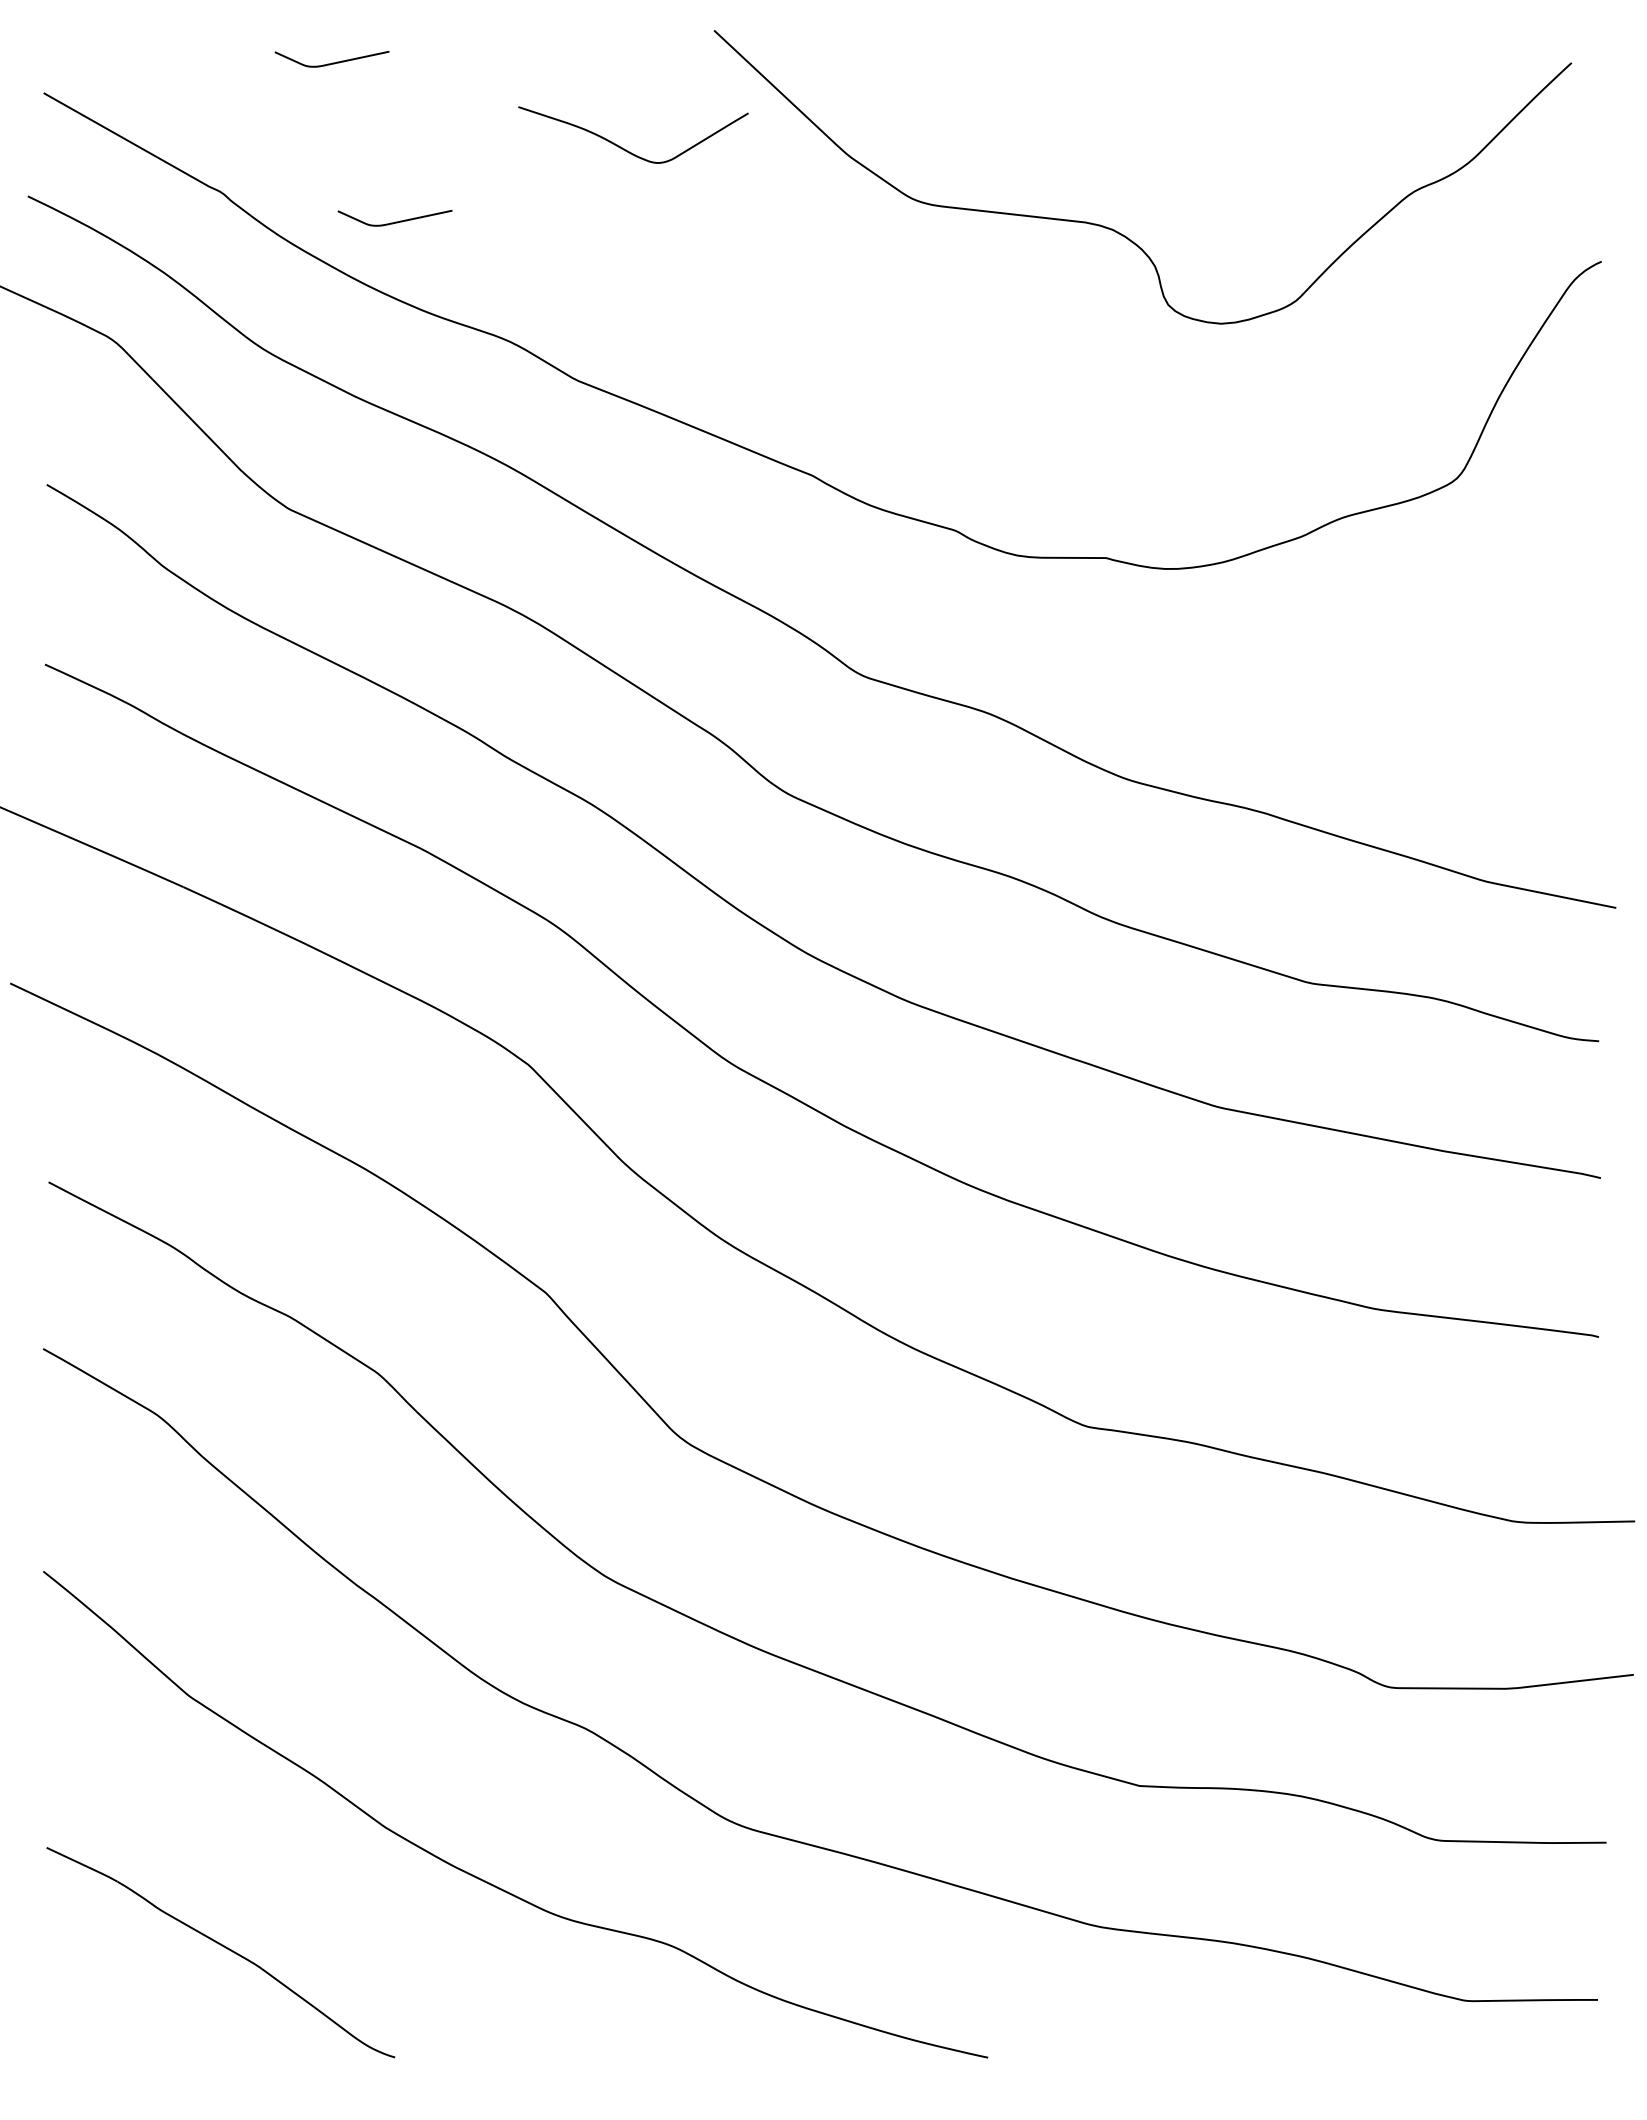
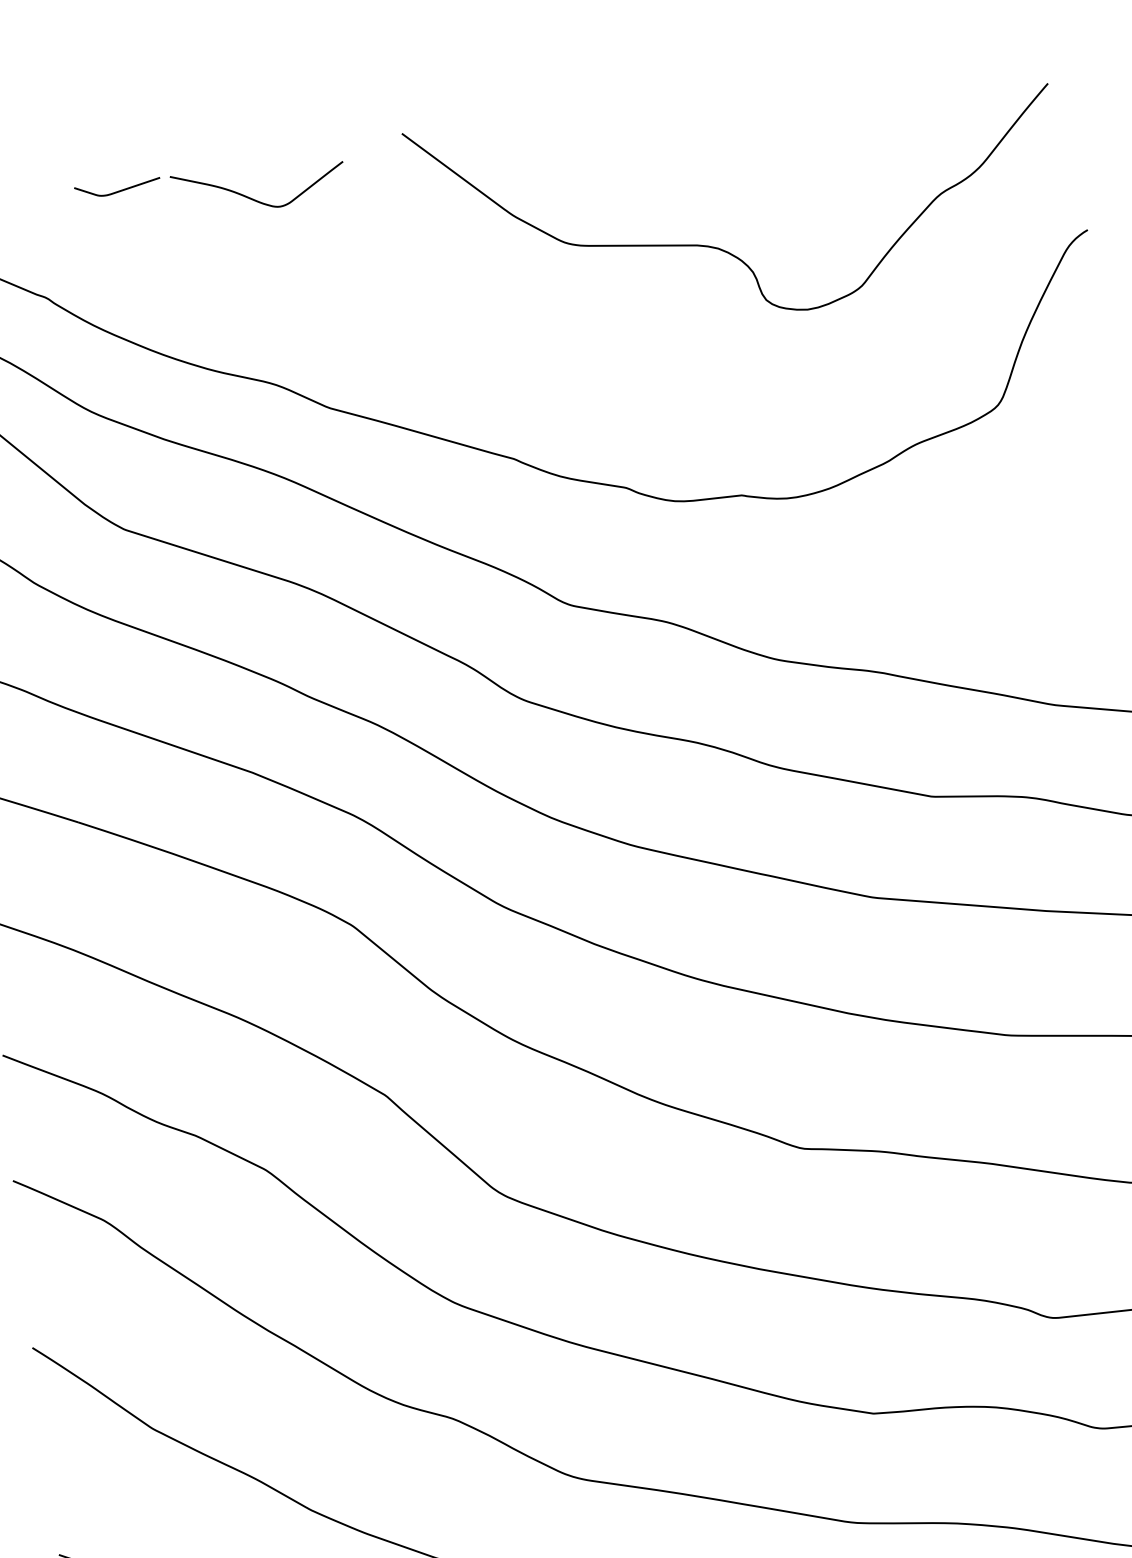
curve: (626, 149) -> (254, 199), moved
curve: (395, 221) -> (179, 304), removed

